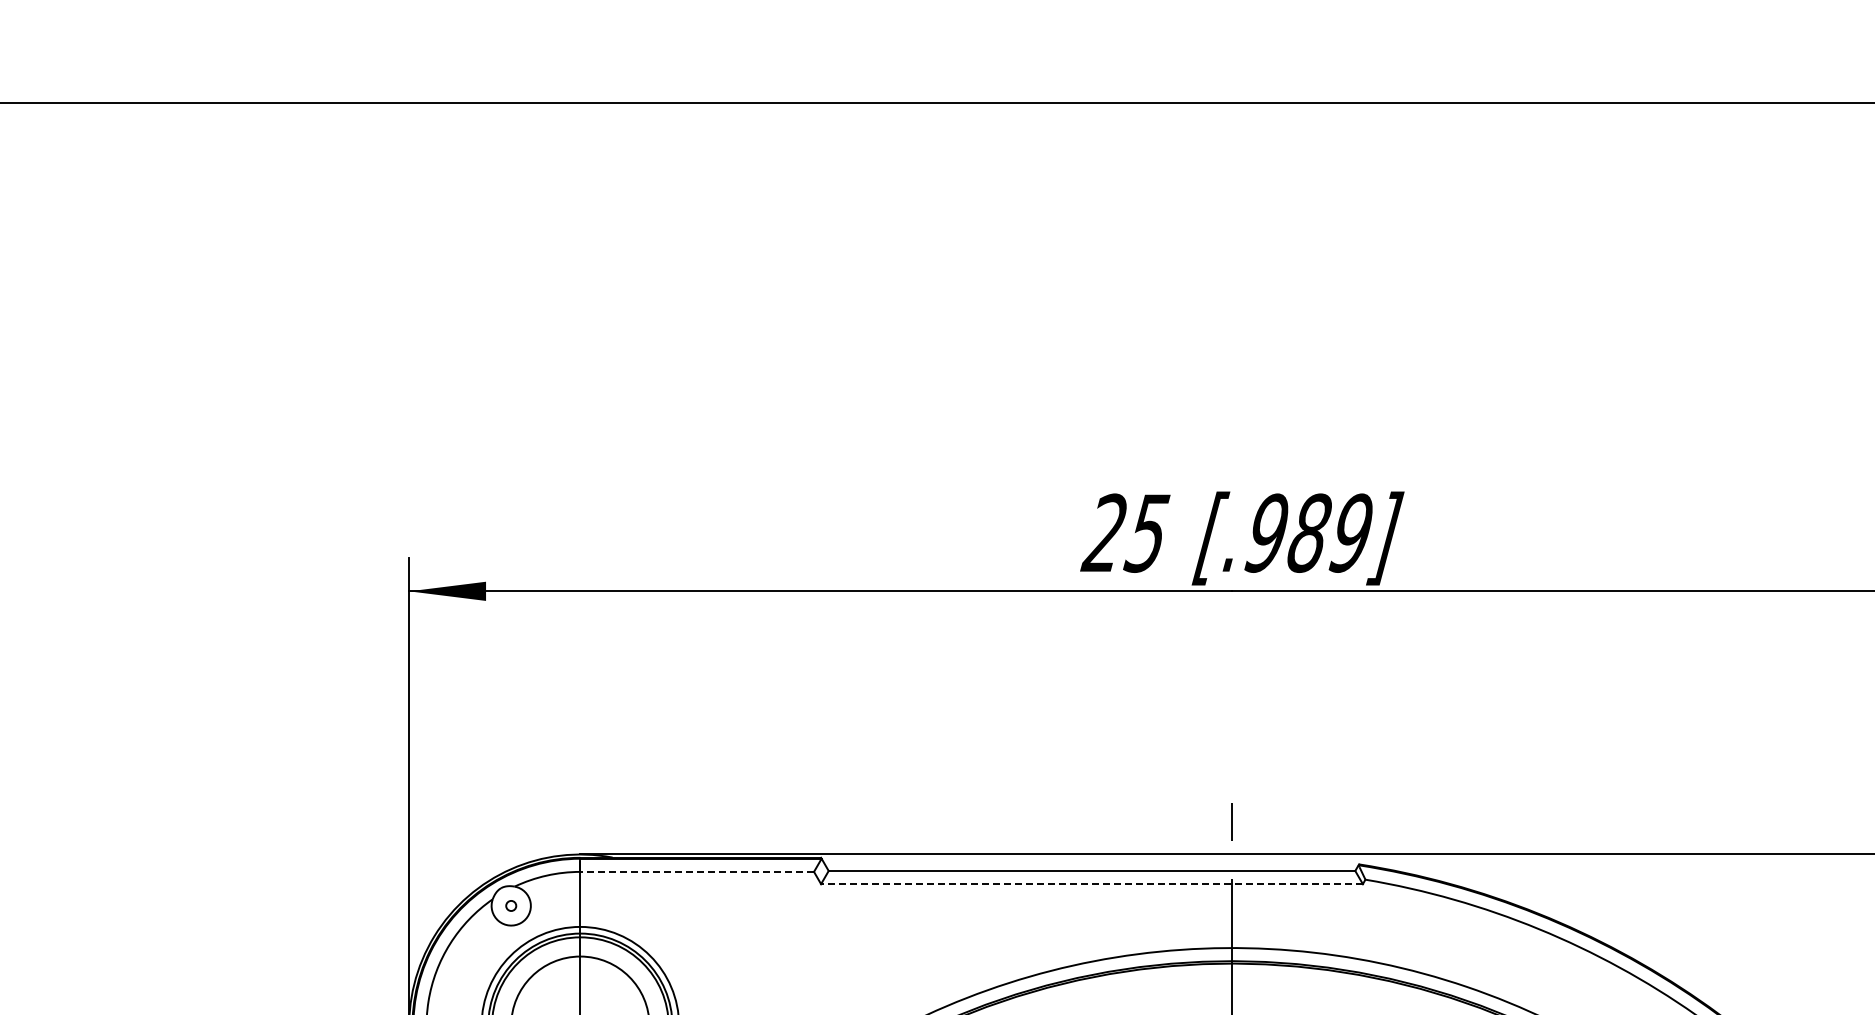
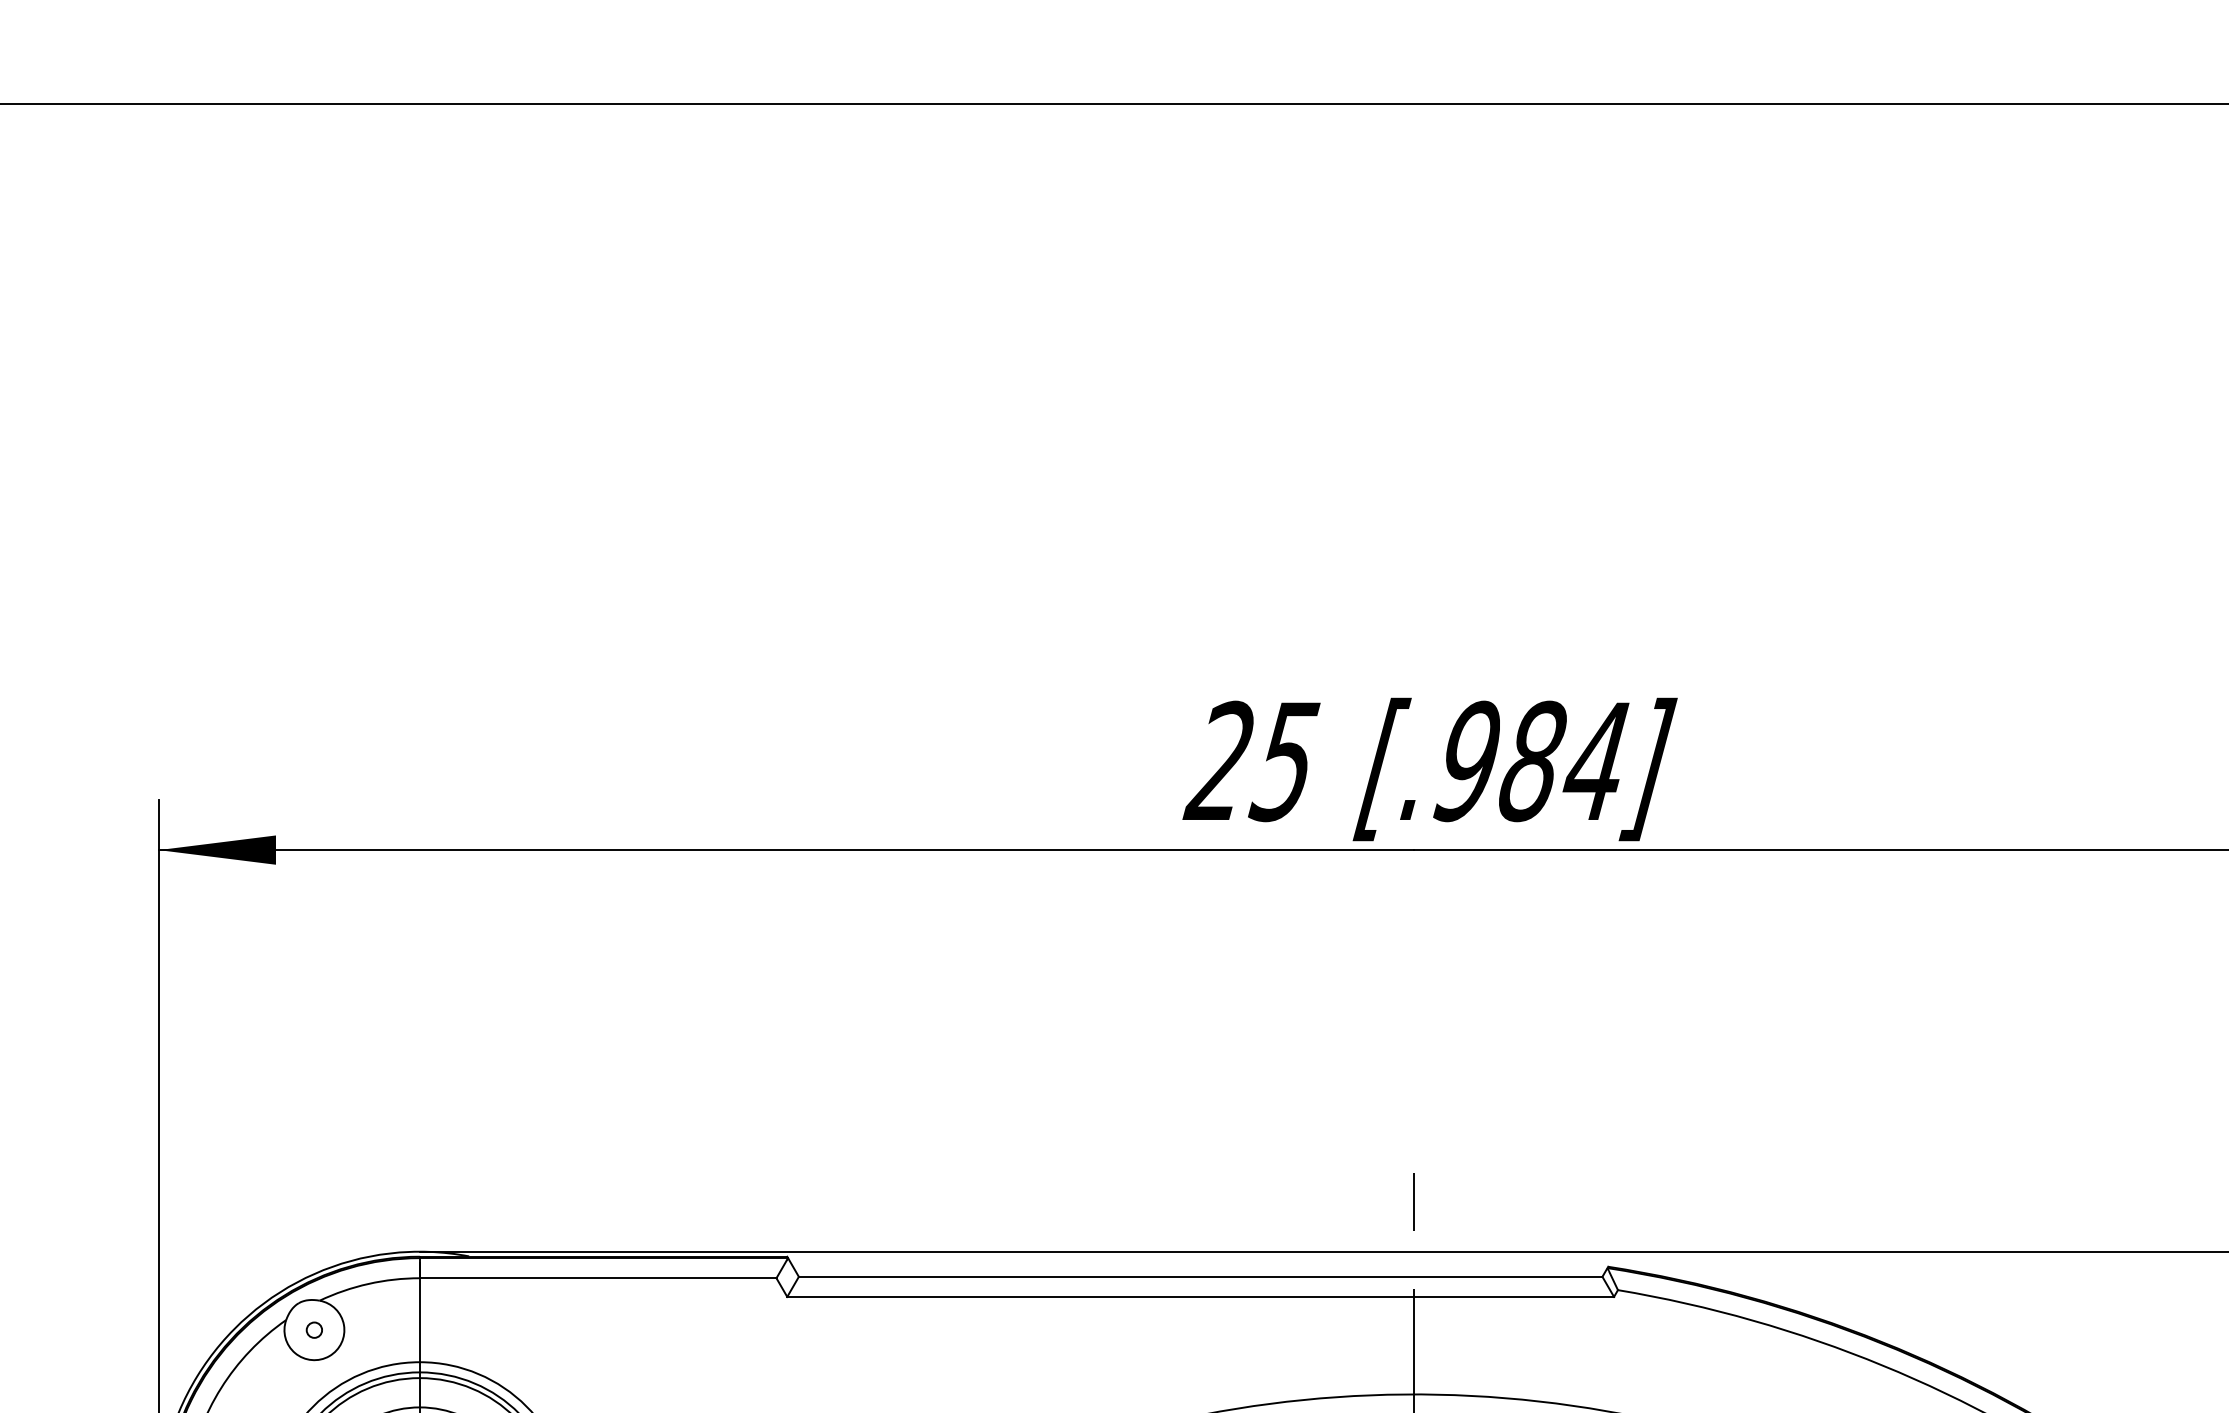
text: (1350, 532) -> (1595, 760), [.989] -> [.984]
line: (697, 871) -> (598, 1277), dashed -> solid
line: (1092, 884) -> (1201, 1297), dashed -> solid

